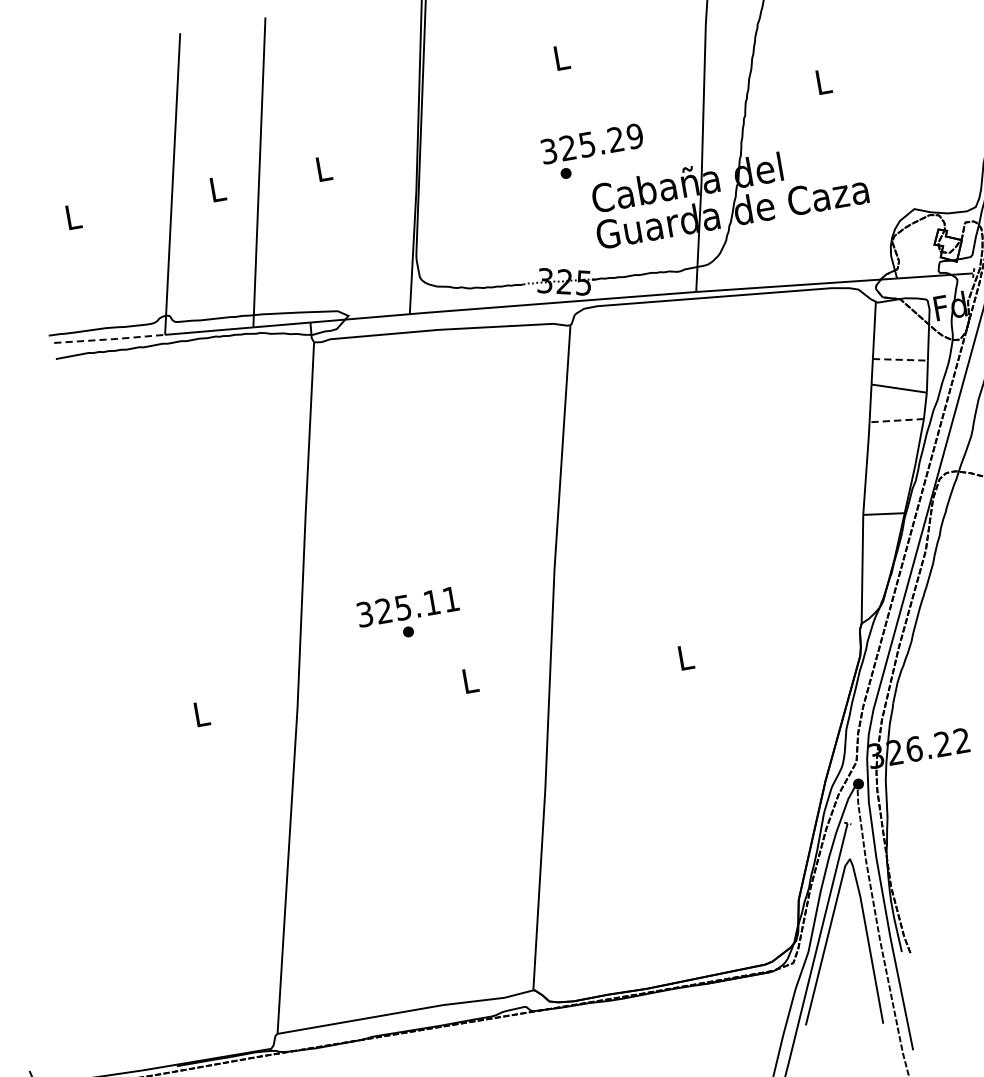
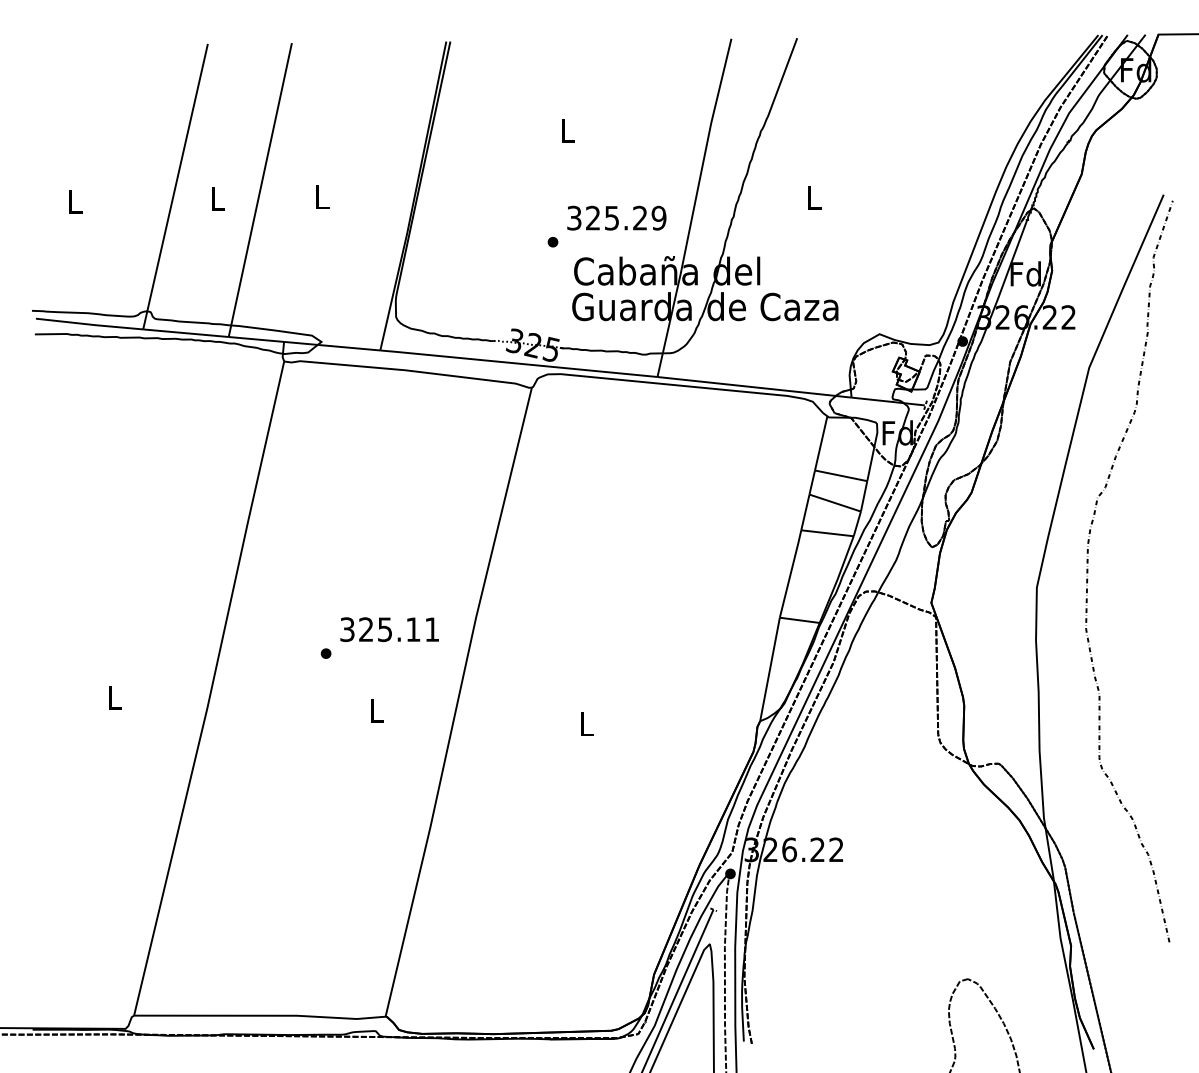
text: (591, 143) -> (616, 217), moved
line: (109, 339) -> (89, 324), dashed -> solid
line: (900, 359) -> (841, 475), dashed -> solid
line: (896, 420) -> (827, 533), dashed -> solid
text: (407, 606) -> (389, 629), moved

